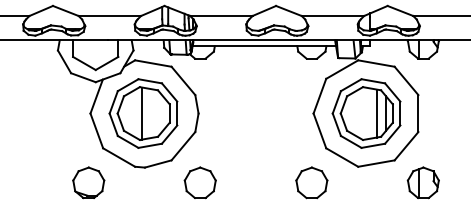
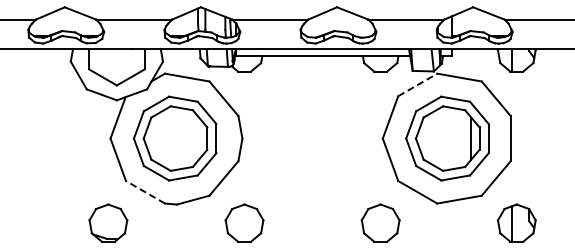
line: (342, 69) -> (417, 84), solid -> dashed
line: (142, 113) -> (173, 138), removed
line: (377, 113) -> (460, 138), removed
line: (119, 157) -> (145, 192), solid -> dashed

